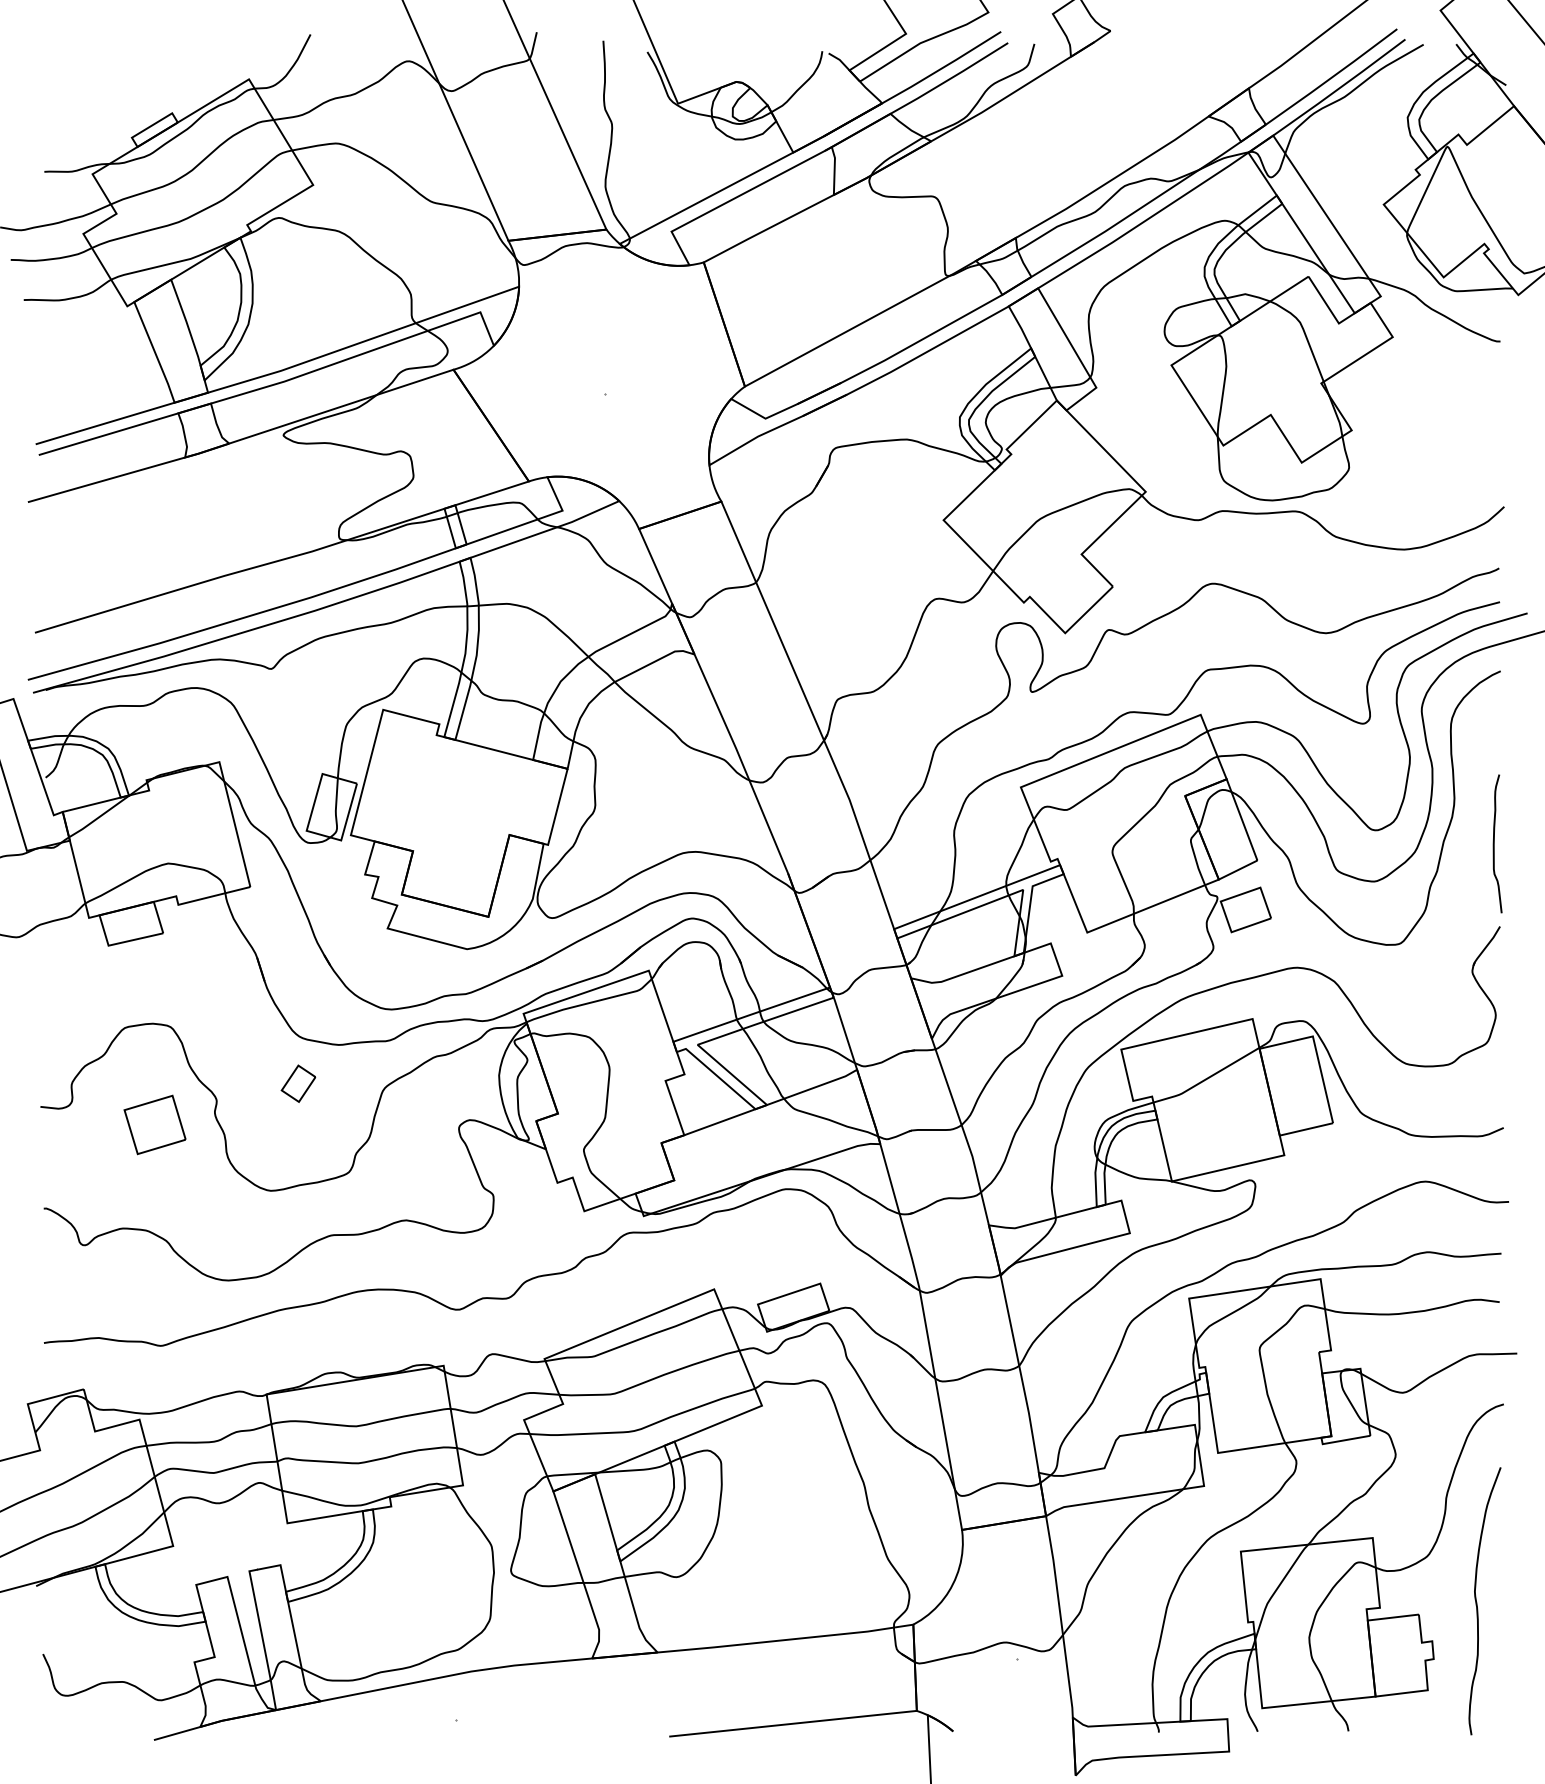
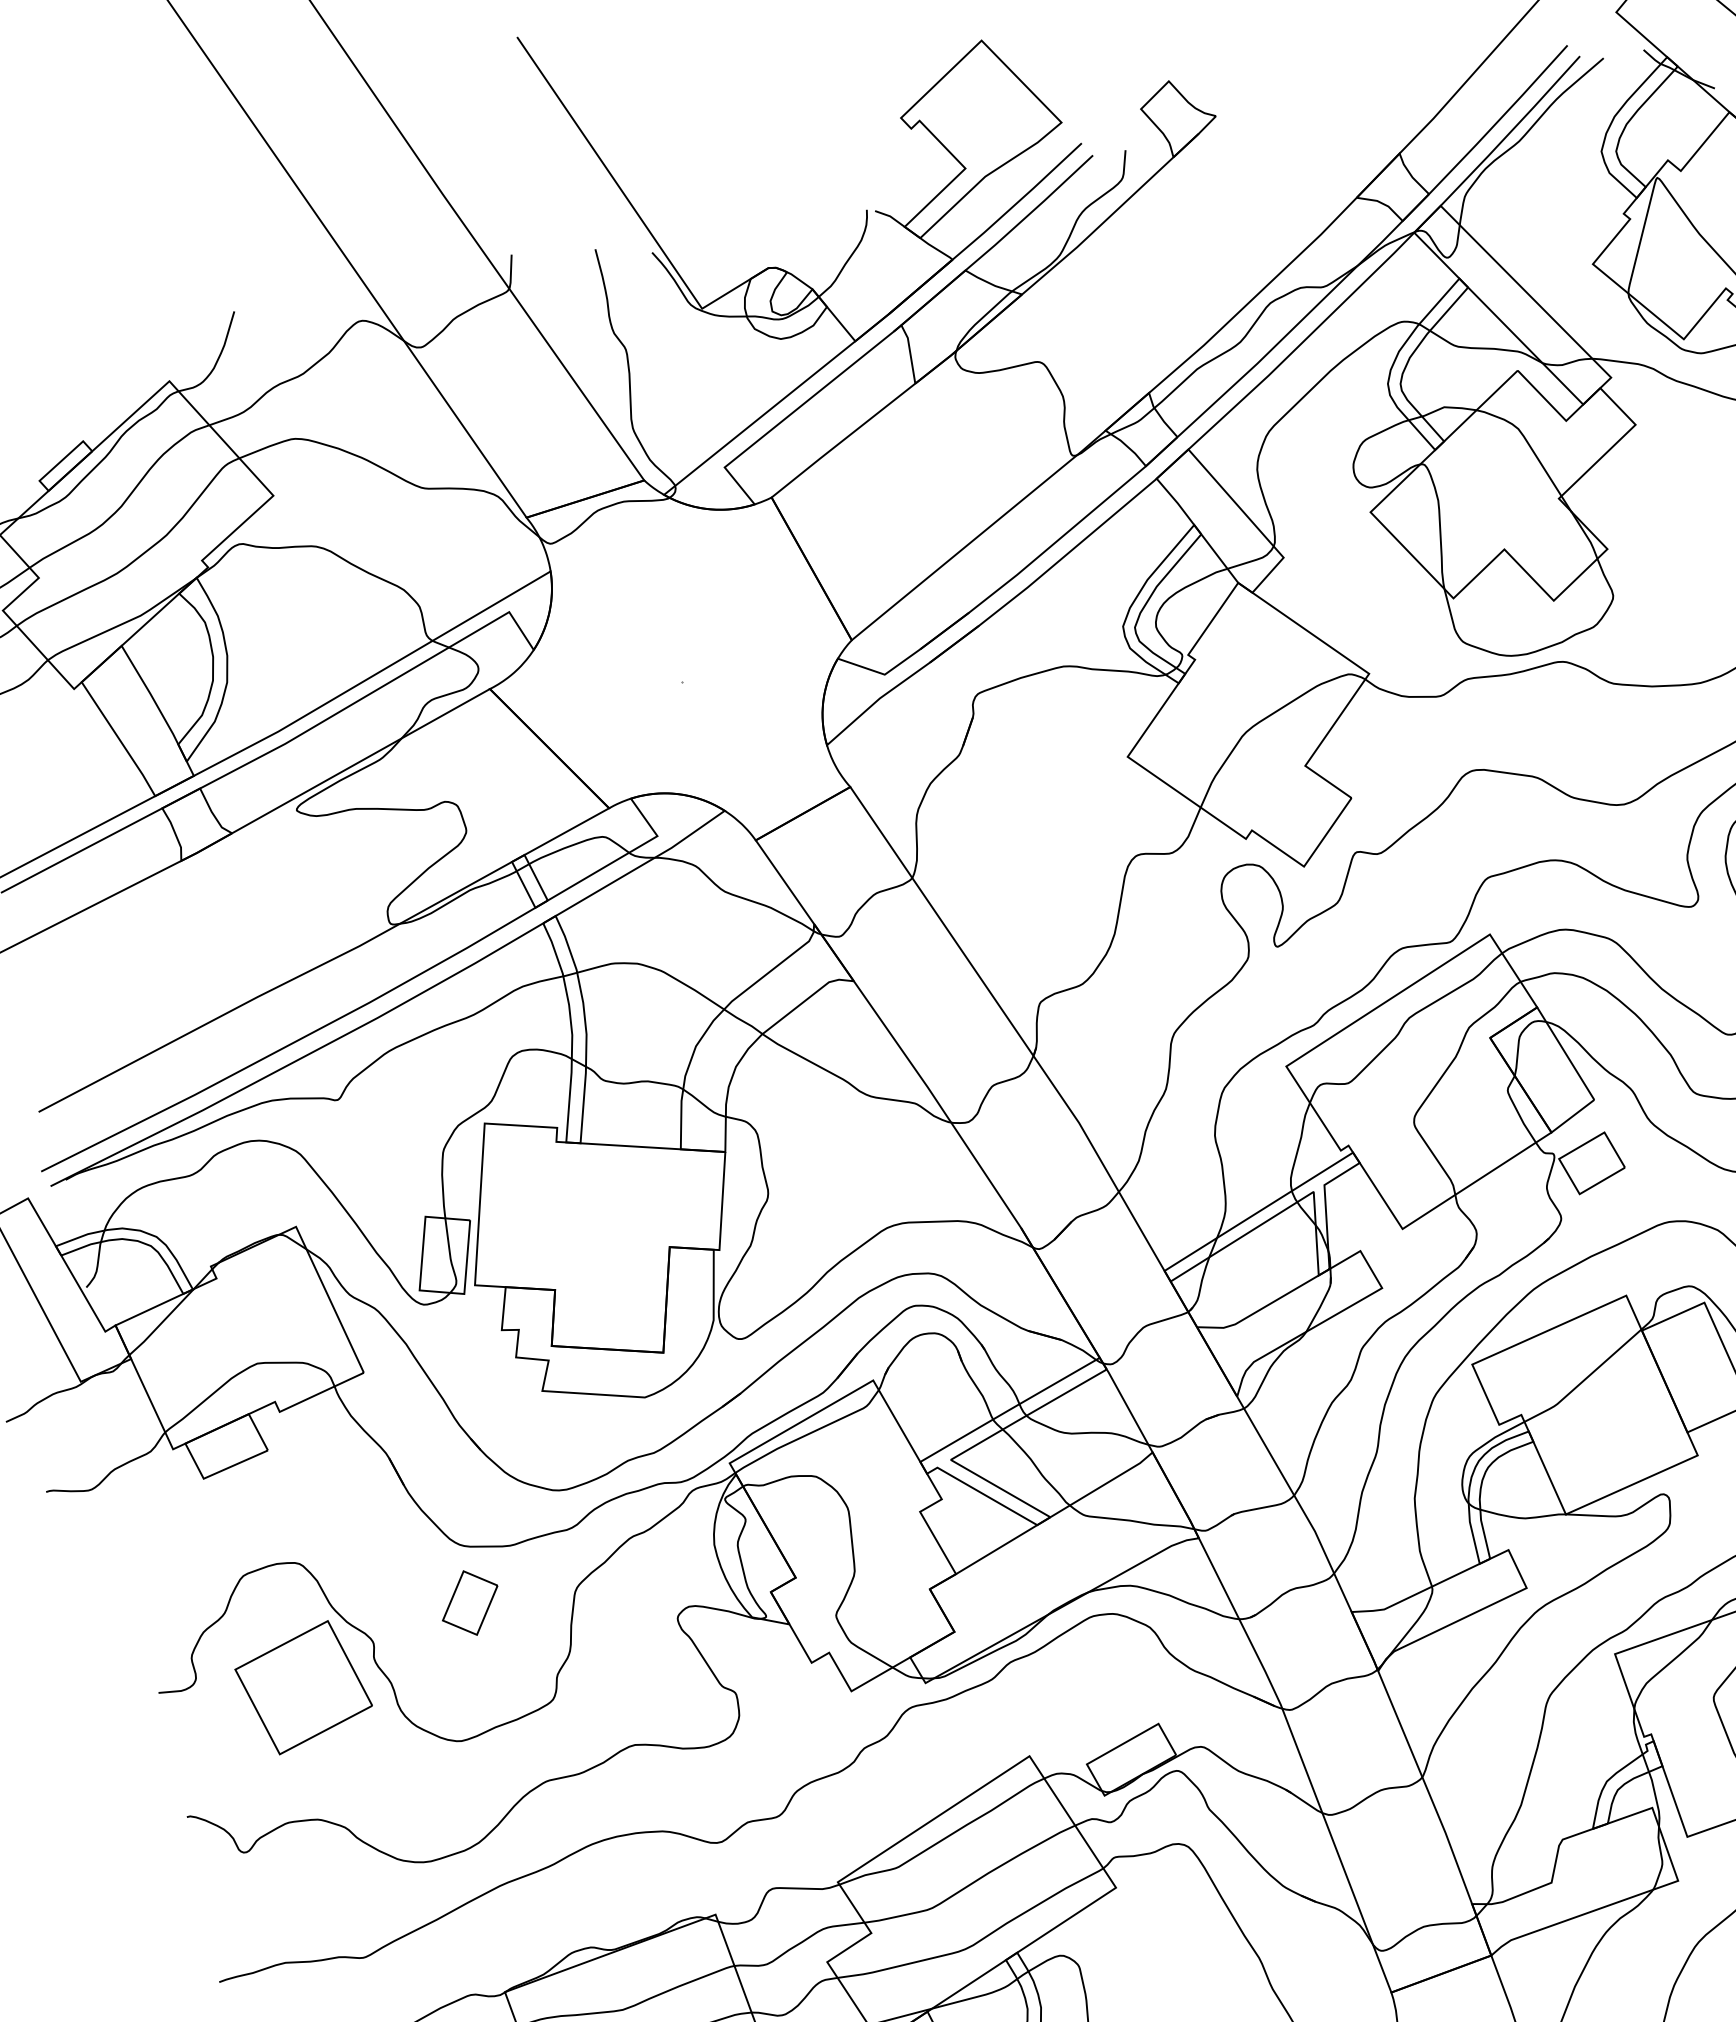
part: (298, 1083) -> (469, 1602), size x1.43
part: (154, 1124) -> (302, 1687), size x1.67

